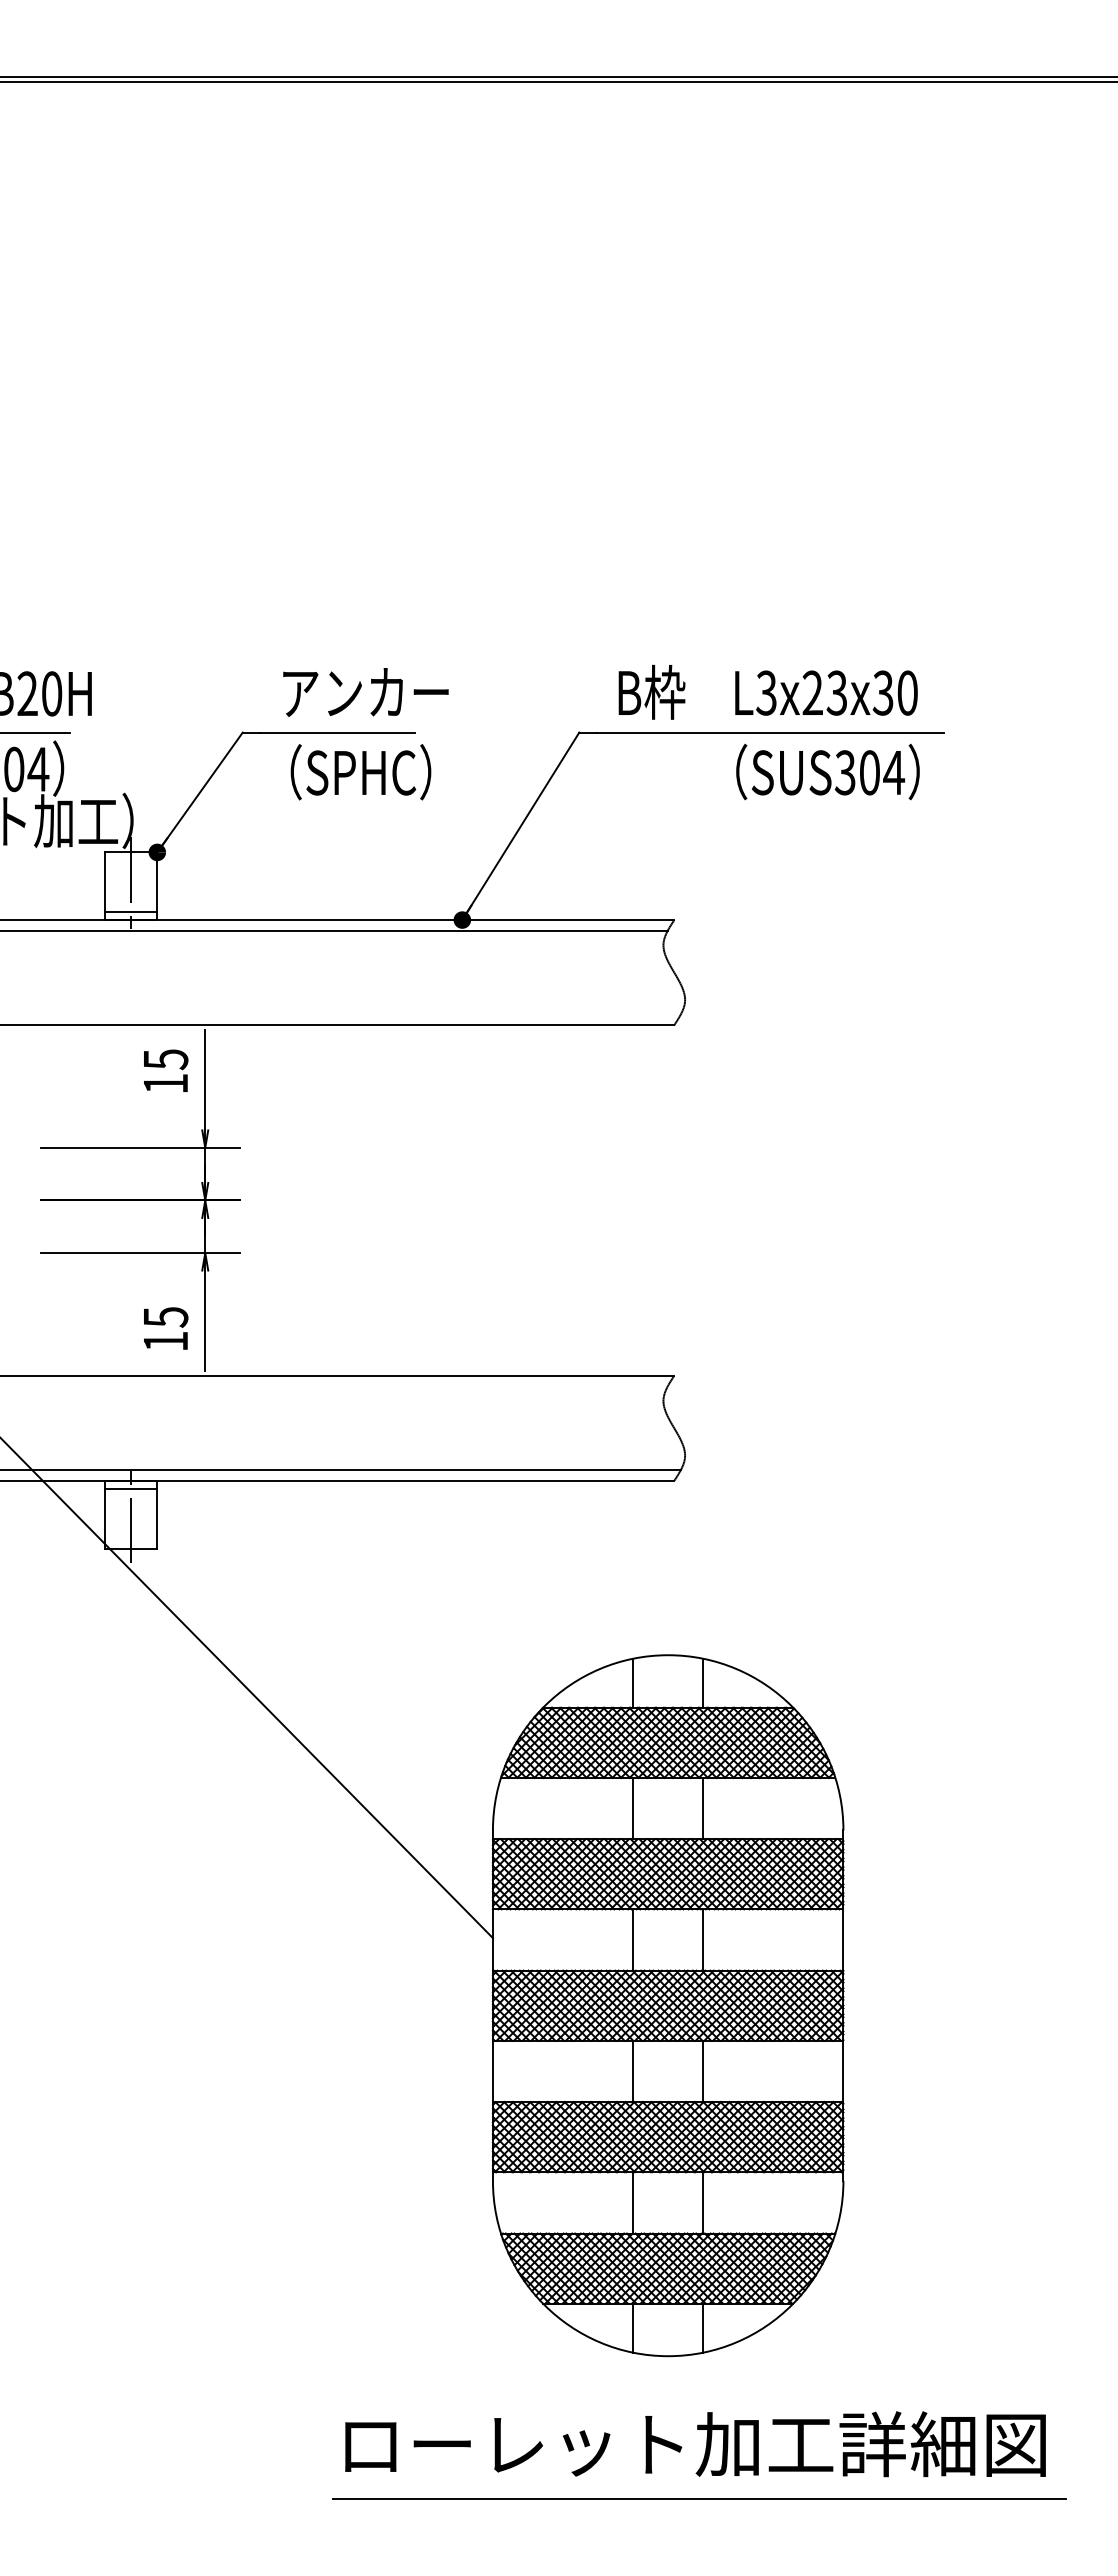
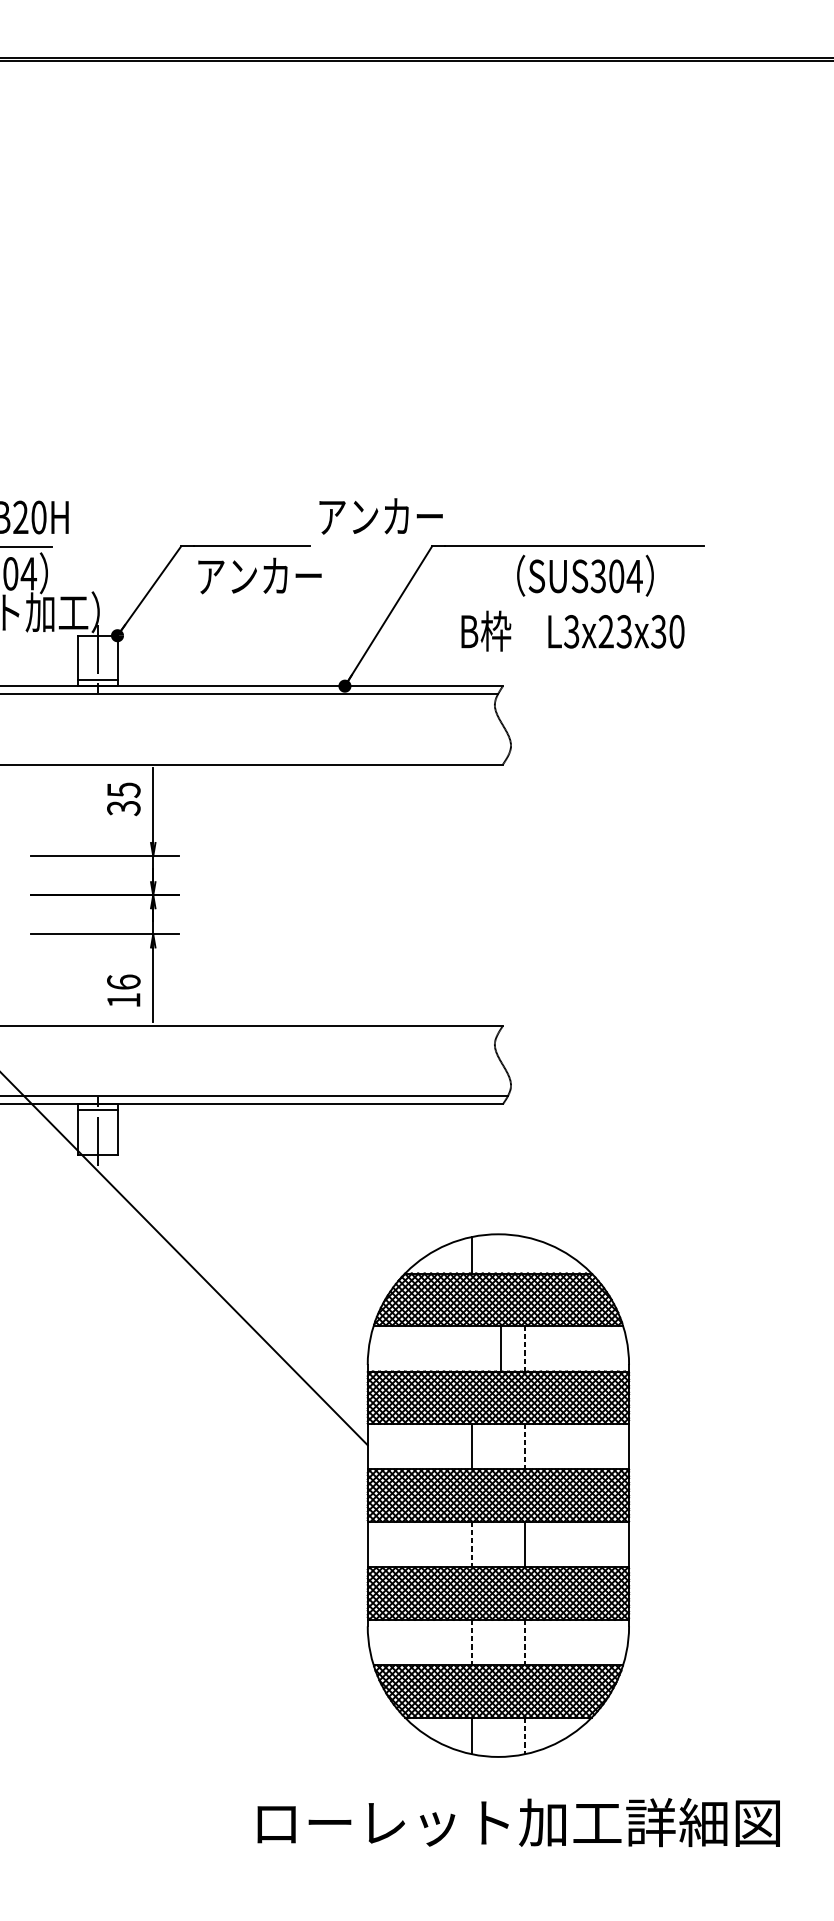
text: (767, 691) -> (572, 630), moved
text: (365, 692) -> (380, 516), moved
text: (348, 772) -> (260, 576), （SPHC） -> アンカー
text: (827, 772) -> (585, 576), moved
text: (165, 1084) -> (123, 808), 15 -> 35
text: (165, 1316) -> (123, 981), 15 -> 16
line: (703, 1682) -> (524, 1254), removed
line: (633, 1808) -> (501, 1348), moved
line: (703, 1808) -> (524, 1348), solid -> dashed
line: (703, 1940) -> (524, 1447), solid -> dashed
line: (633, 2071) -> (472, 1544), solid -> dashed
line: (633, 2202) -> (472, 1642), solid -> dashed
line: (703, 2202) -> (524, 1642), solid -> dashed
line: (703, 2328) -> (524, 1736), solid -> dashed
line: (699, 2498) -> (521, 1863), removed

